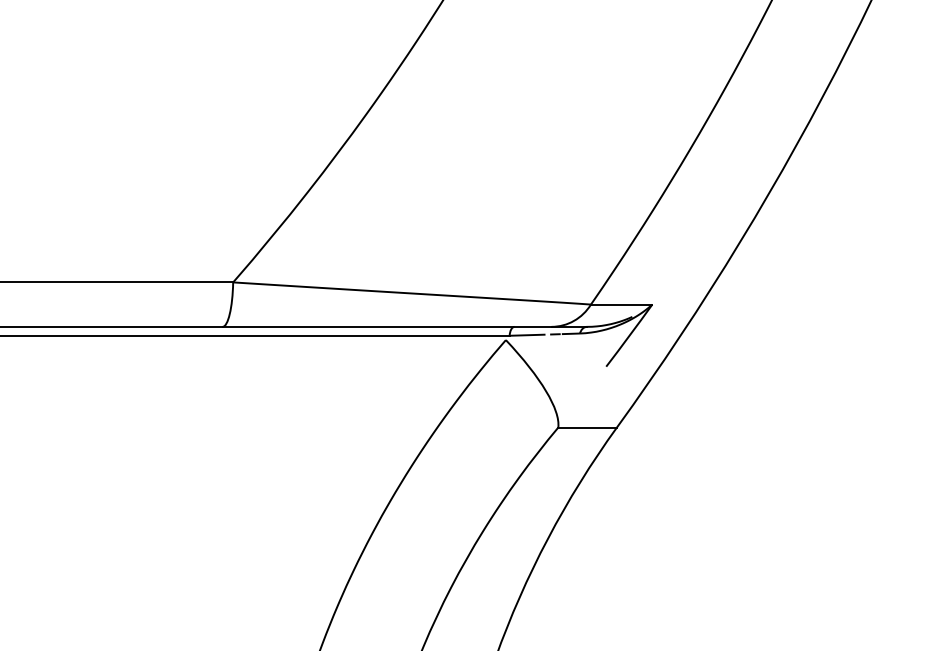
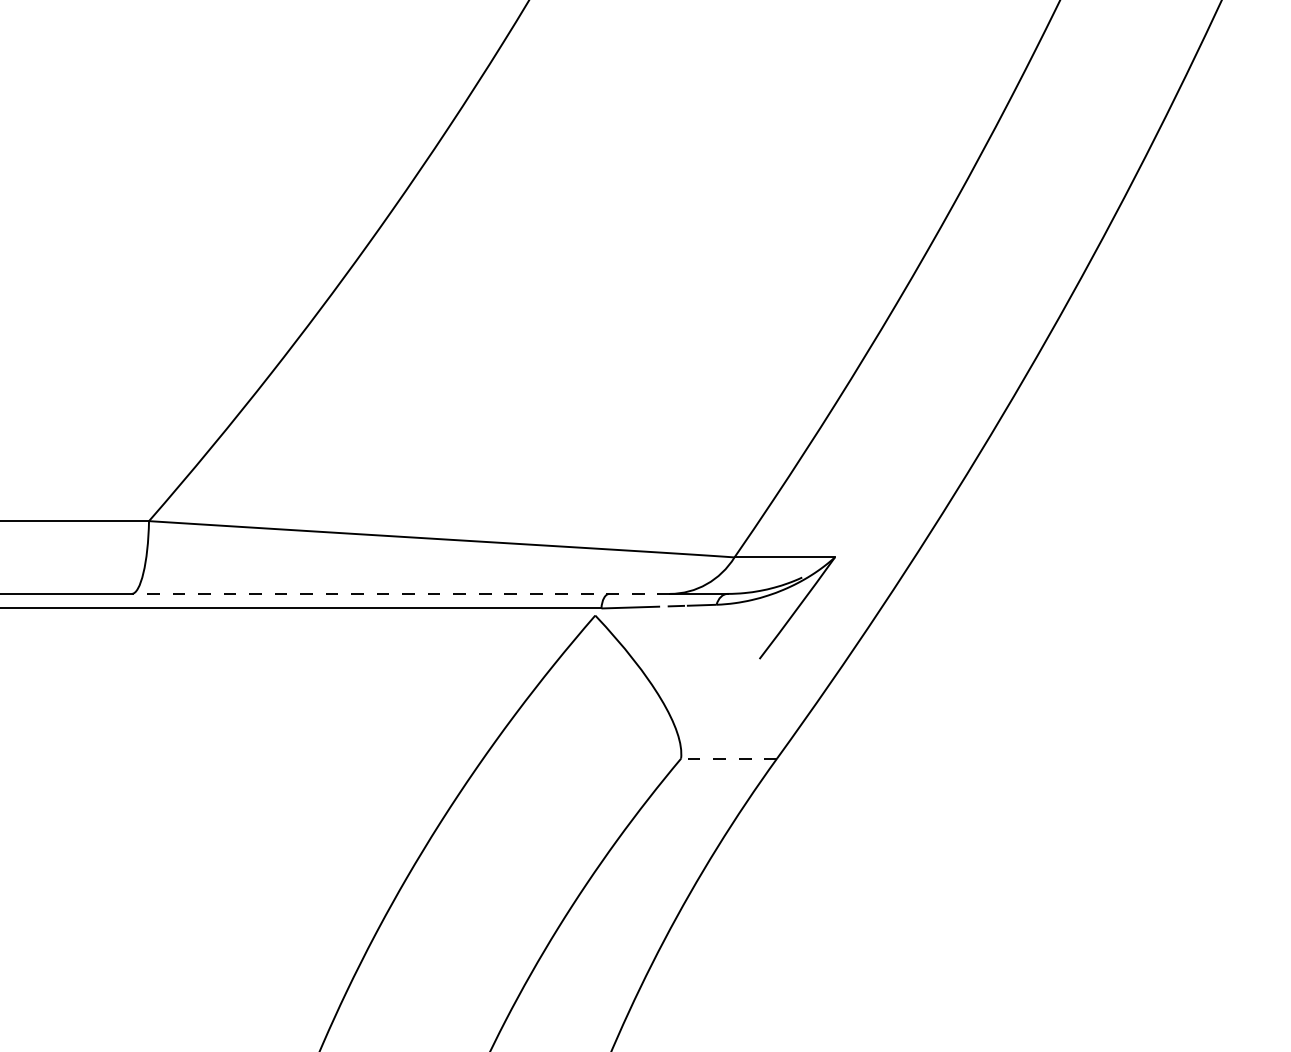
line: (386, 326) -> (399, 593), solid -> dashed
line: (587, 427) -> (728, 758), solid -> dashed

